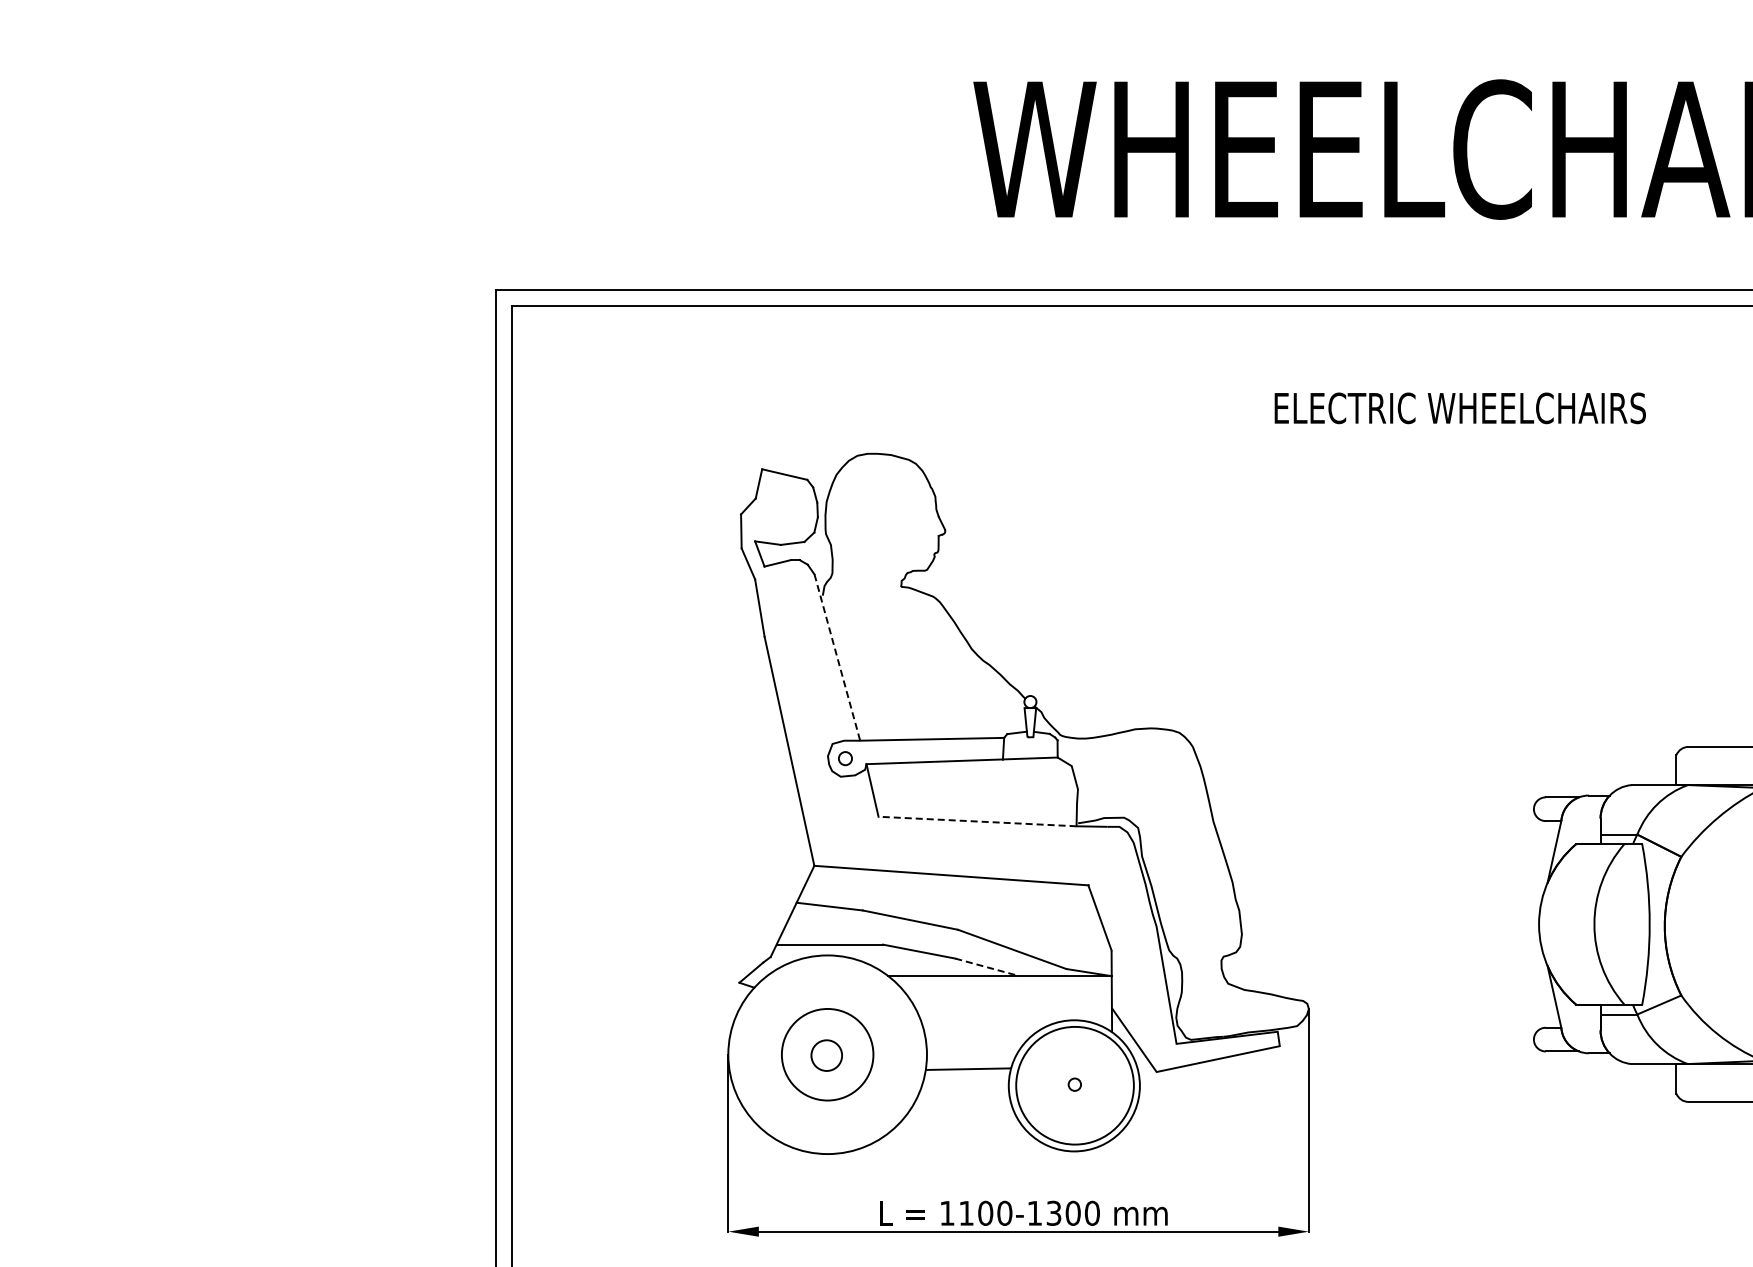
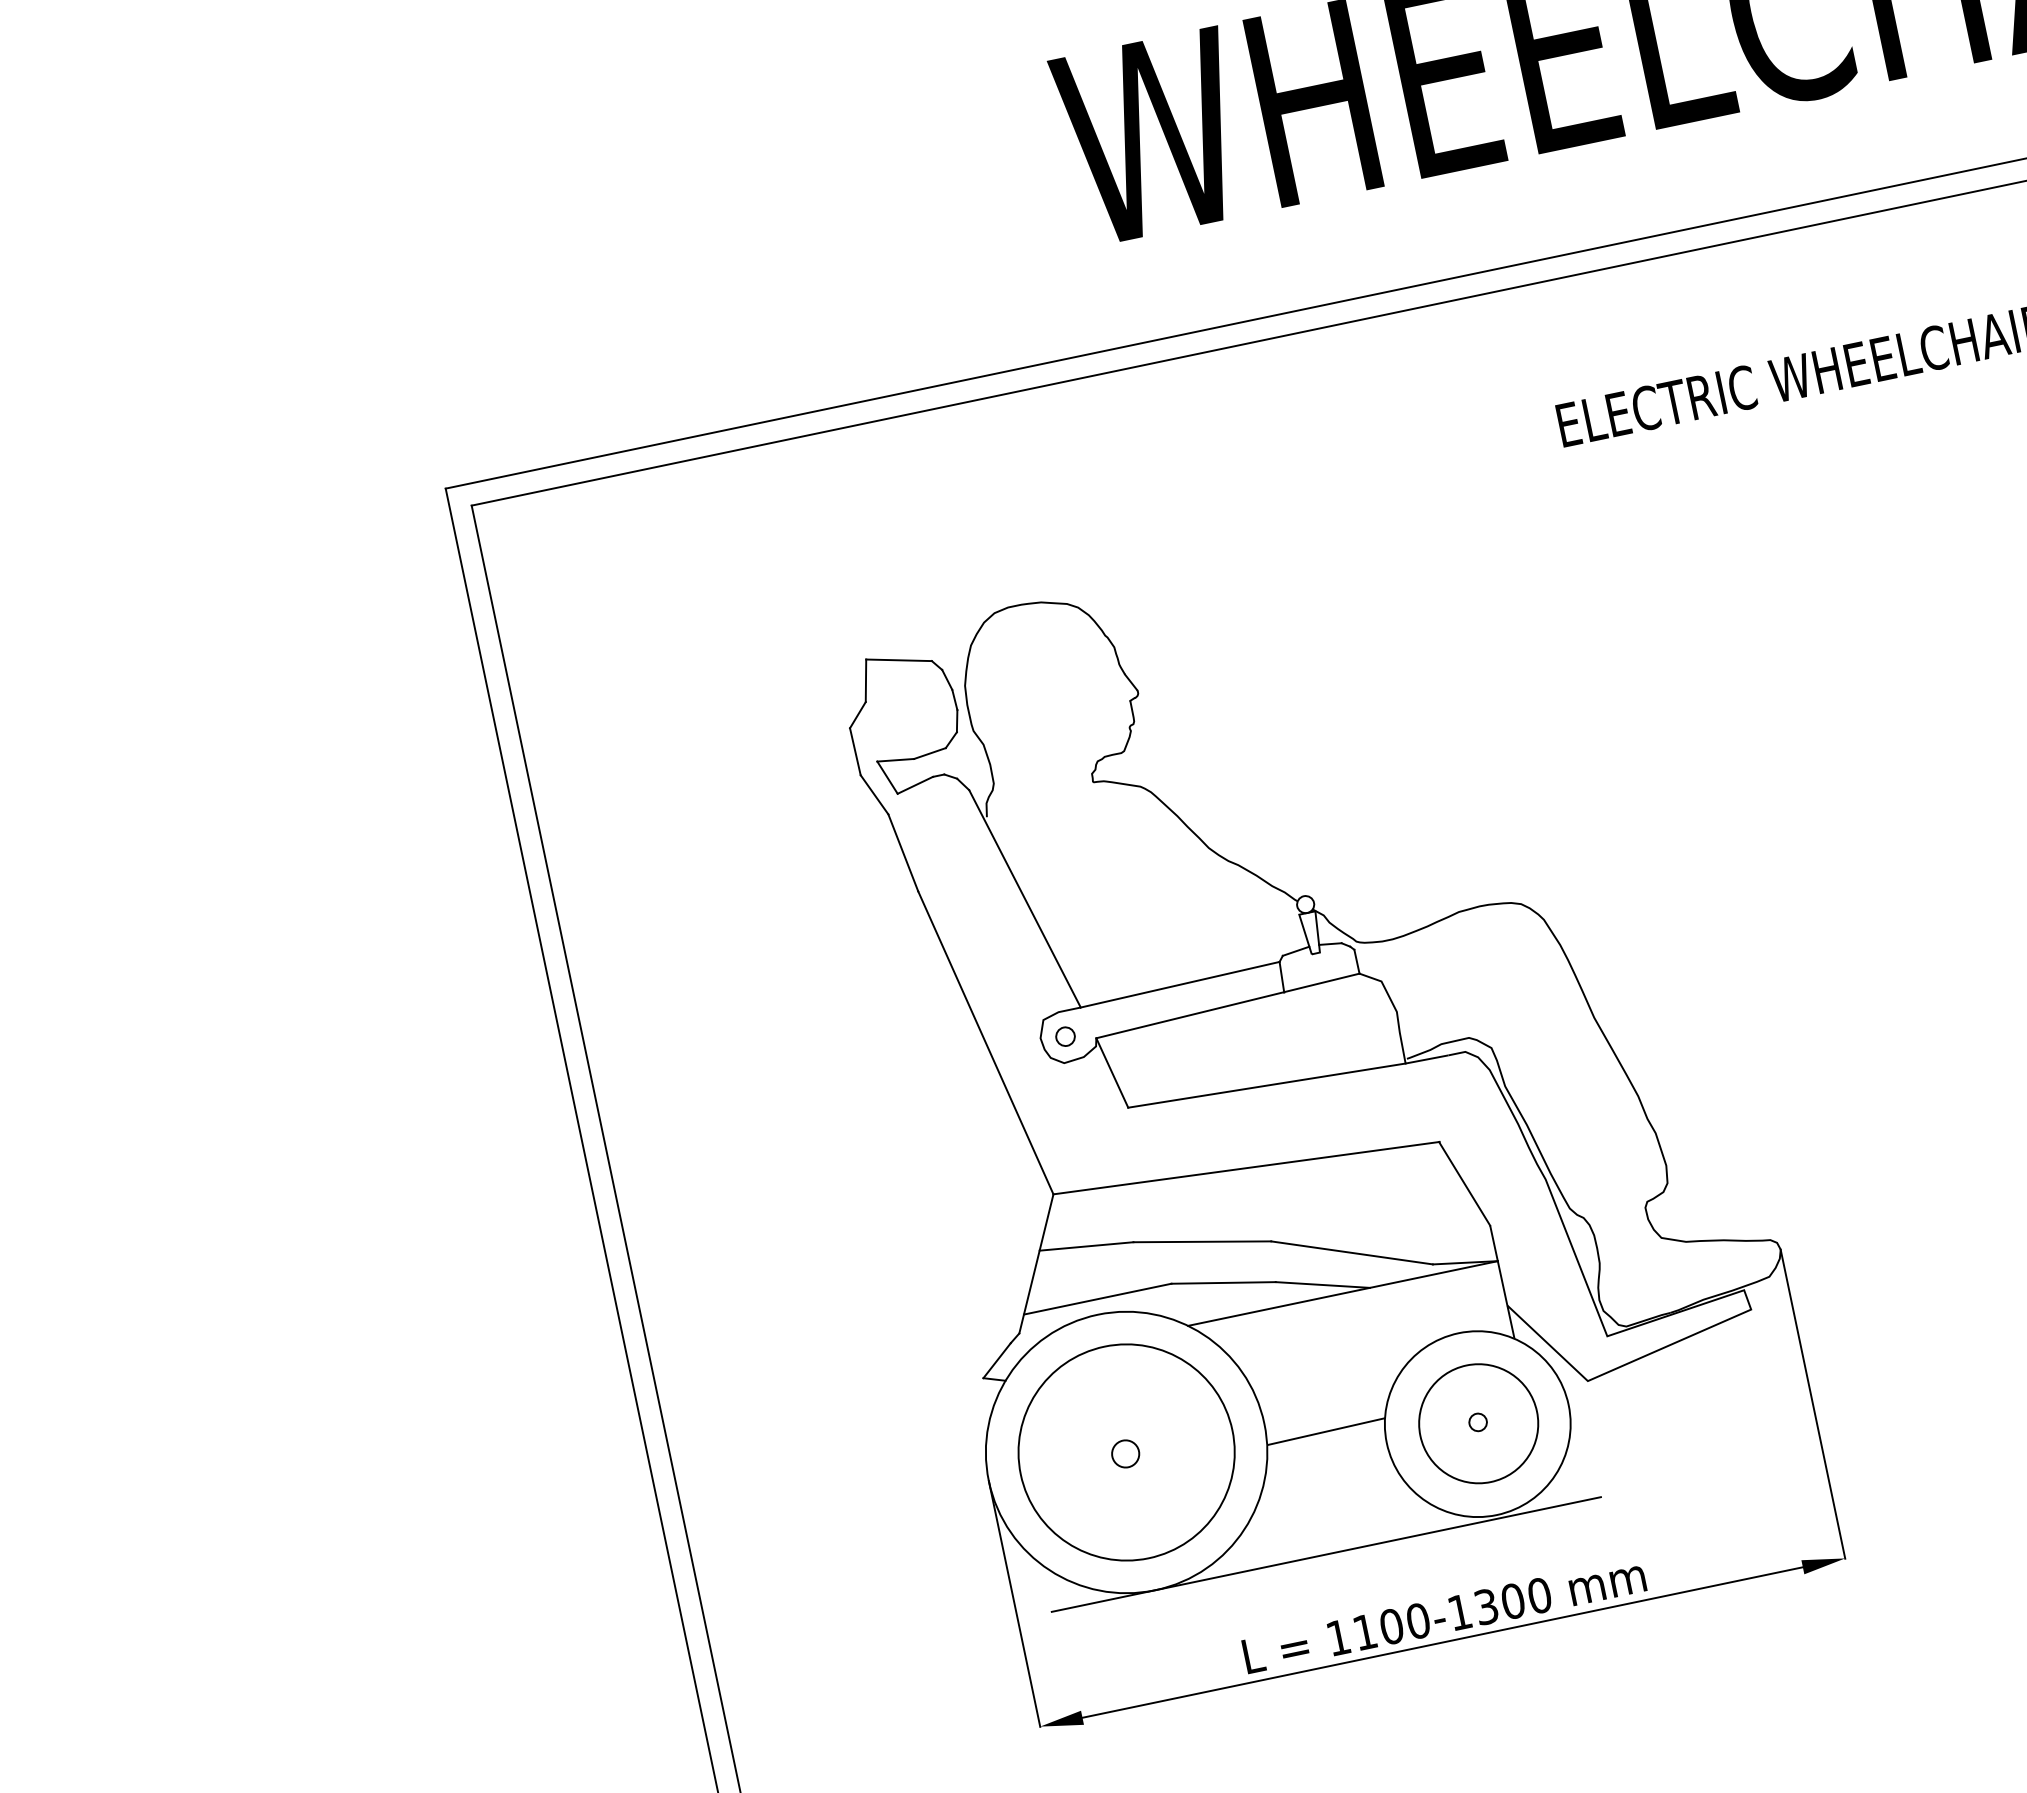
line: (837, 658) -> (1025, 900), dashed -> solid
line: (977, 821) -> (1266, 1085), dashed -> solid
line: (987, 967) -> (1323, 1285), dashed -> solid
circle: (827, 1054) -> (1126, 1452), size x1.67
circle: (826, 1055) -> (1125, 1453), size x0.62
circle: (1075, 1085) -> (1479, 1423), size x0.71
line: (950, 1154) -> (1325, 1555), added

